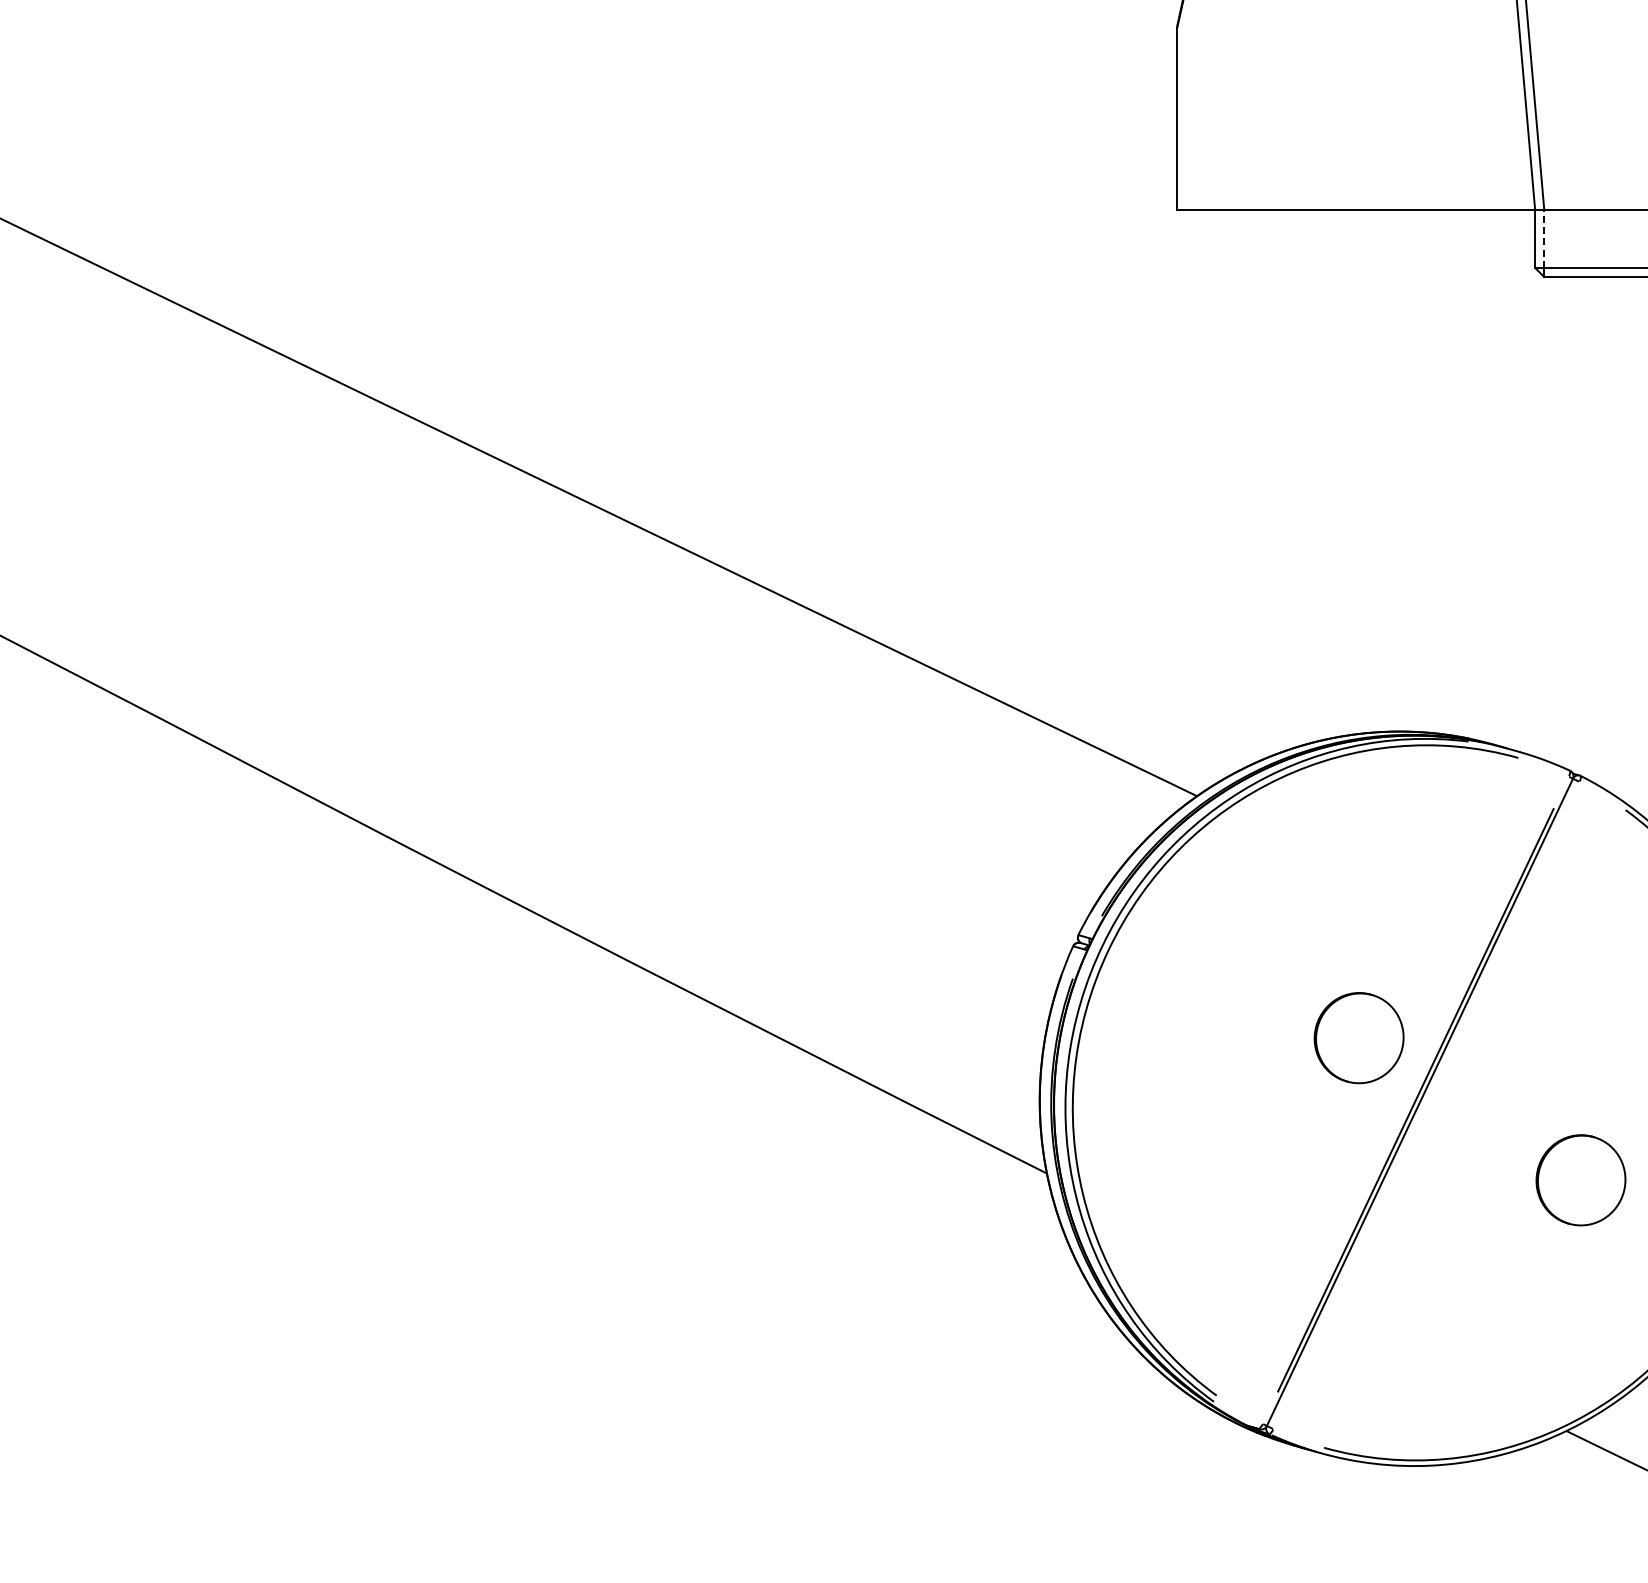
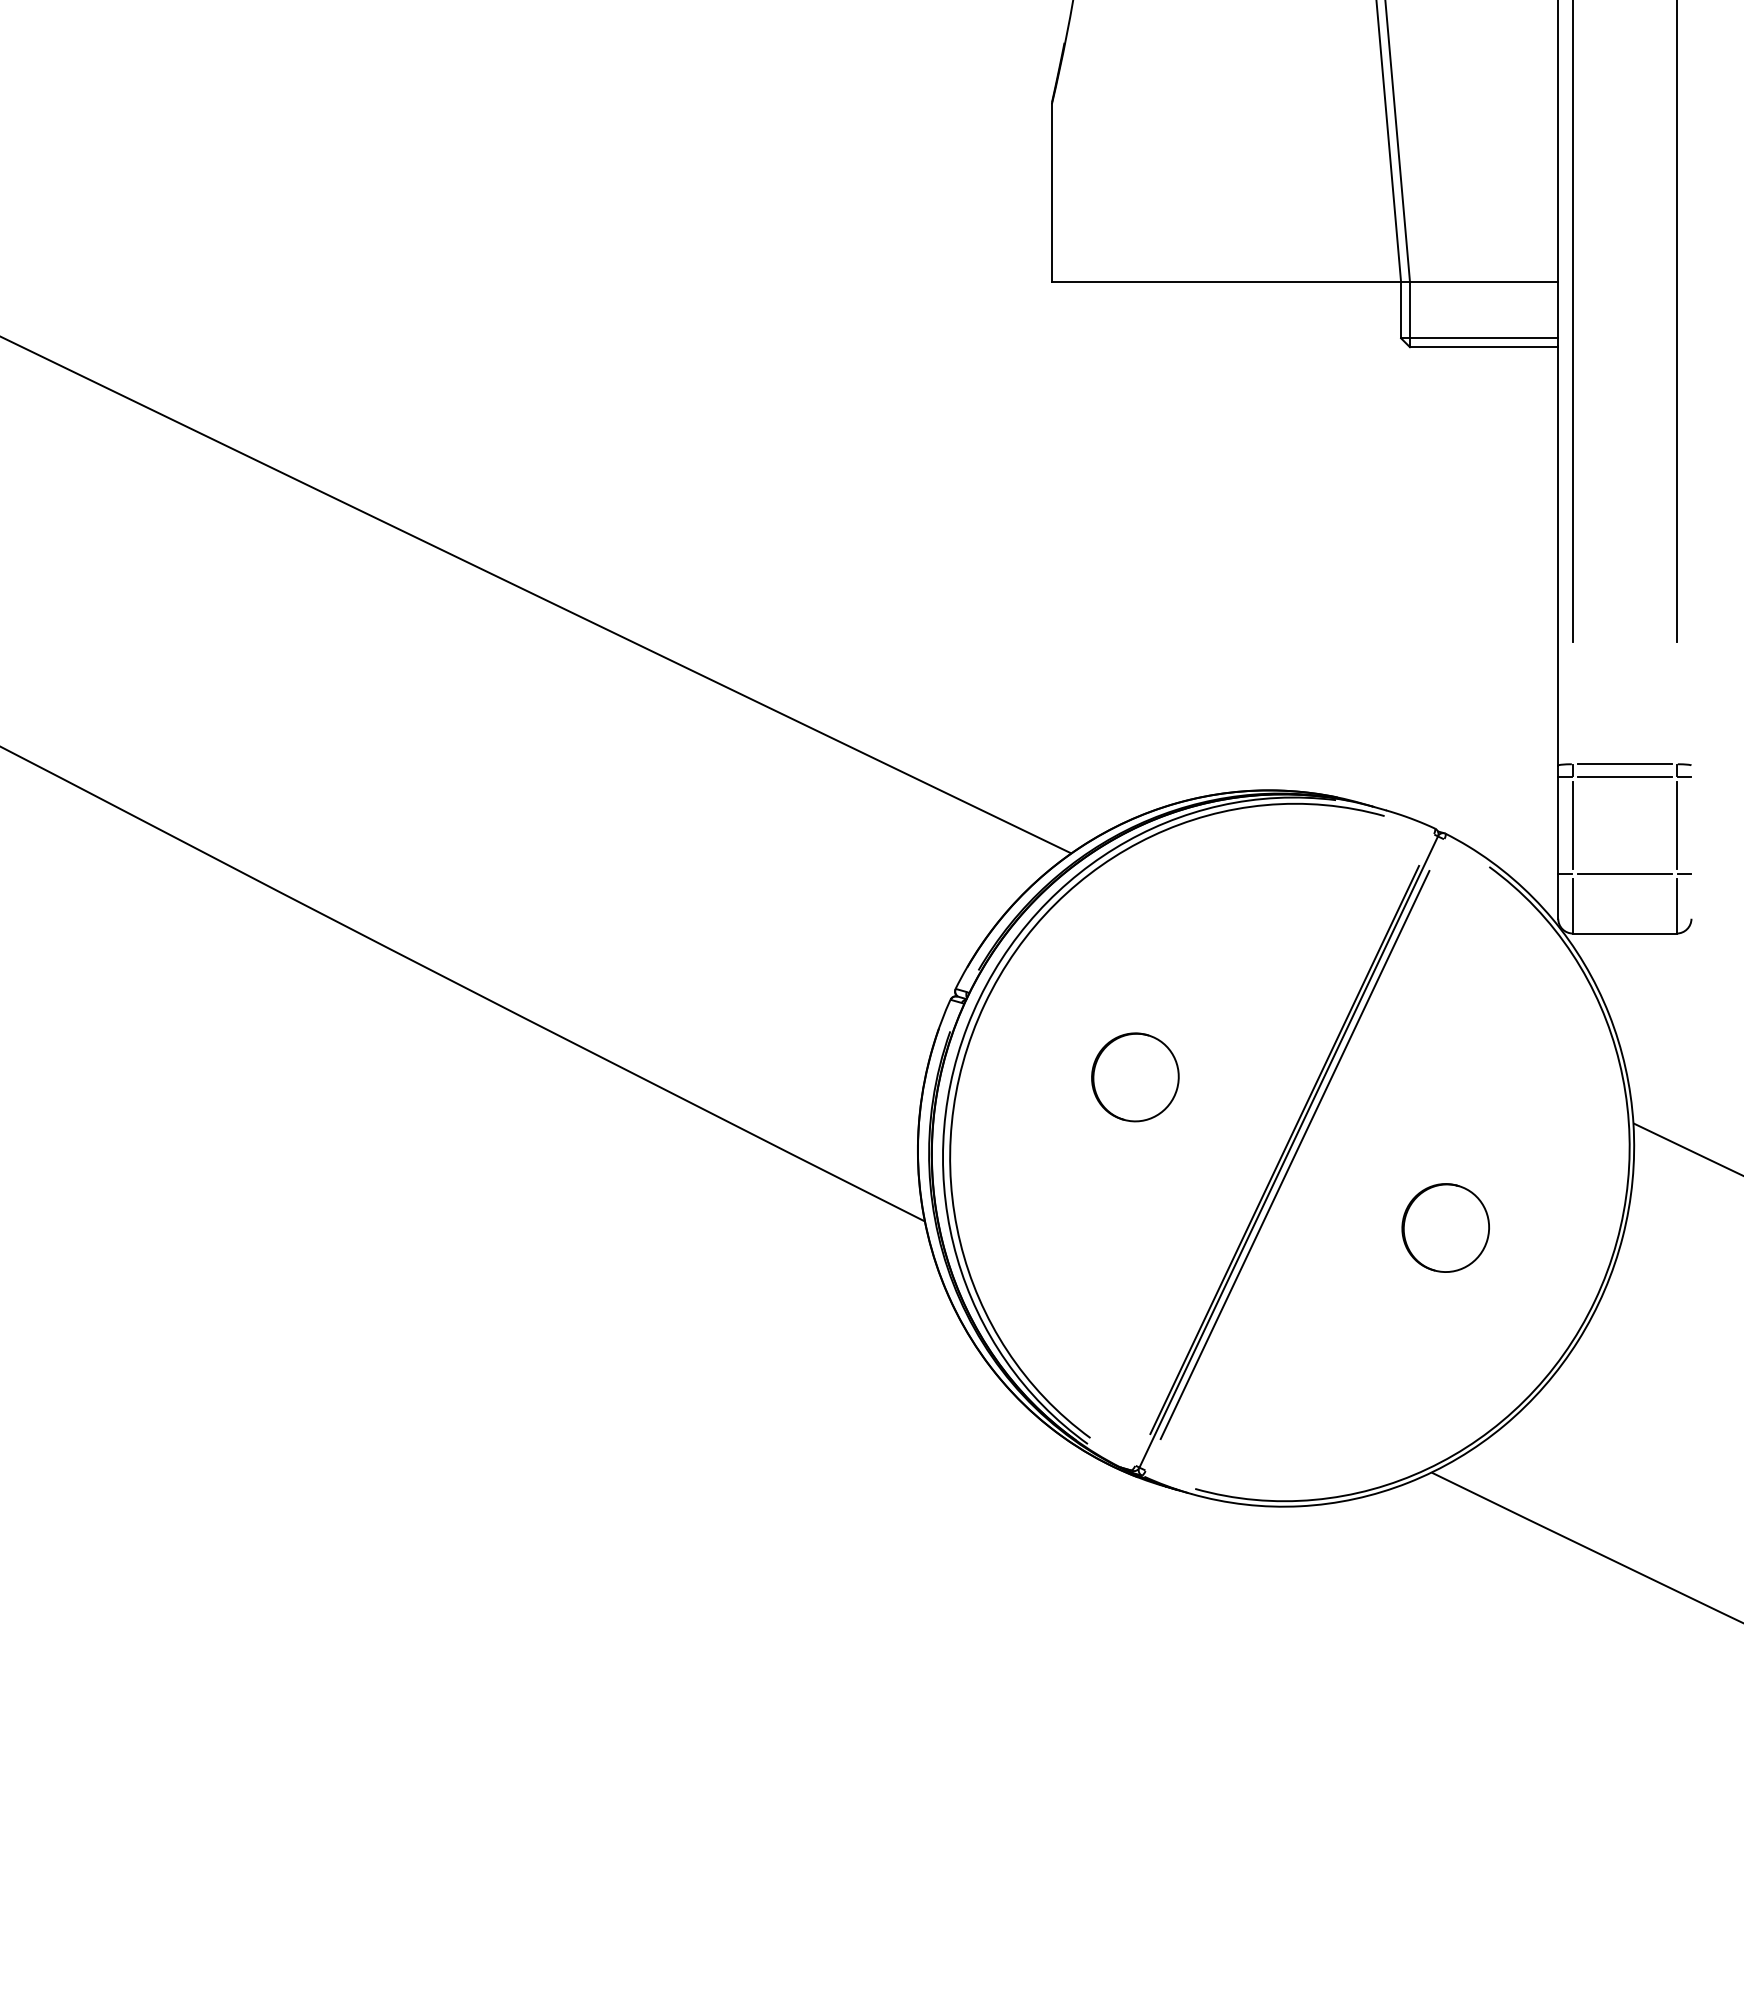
line: (1543, 238) -> (1409, 309), dashed -> solid
part: (1359, 1038) -> (1135, 1077), moved
line: (1425, 1104) -> (1294, 1154), added

